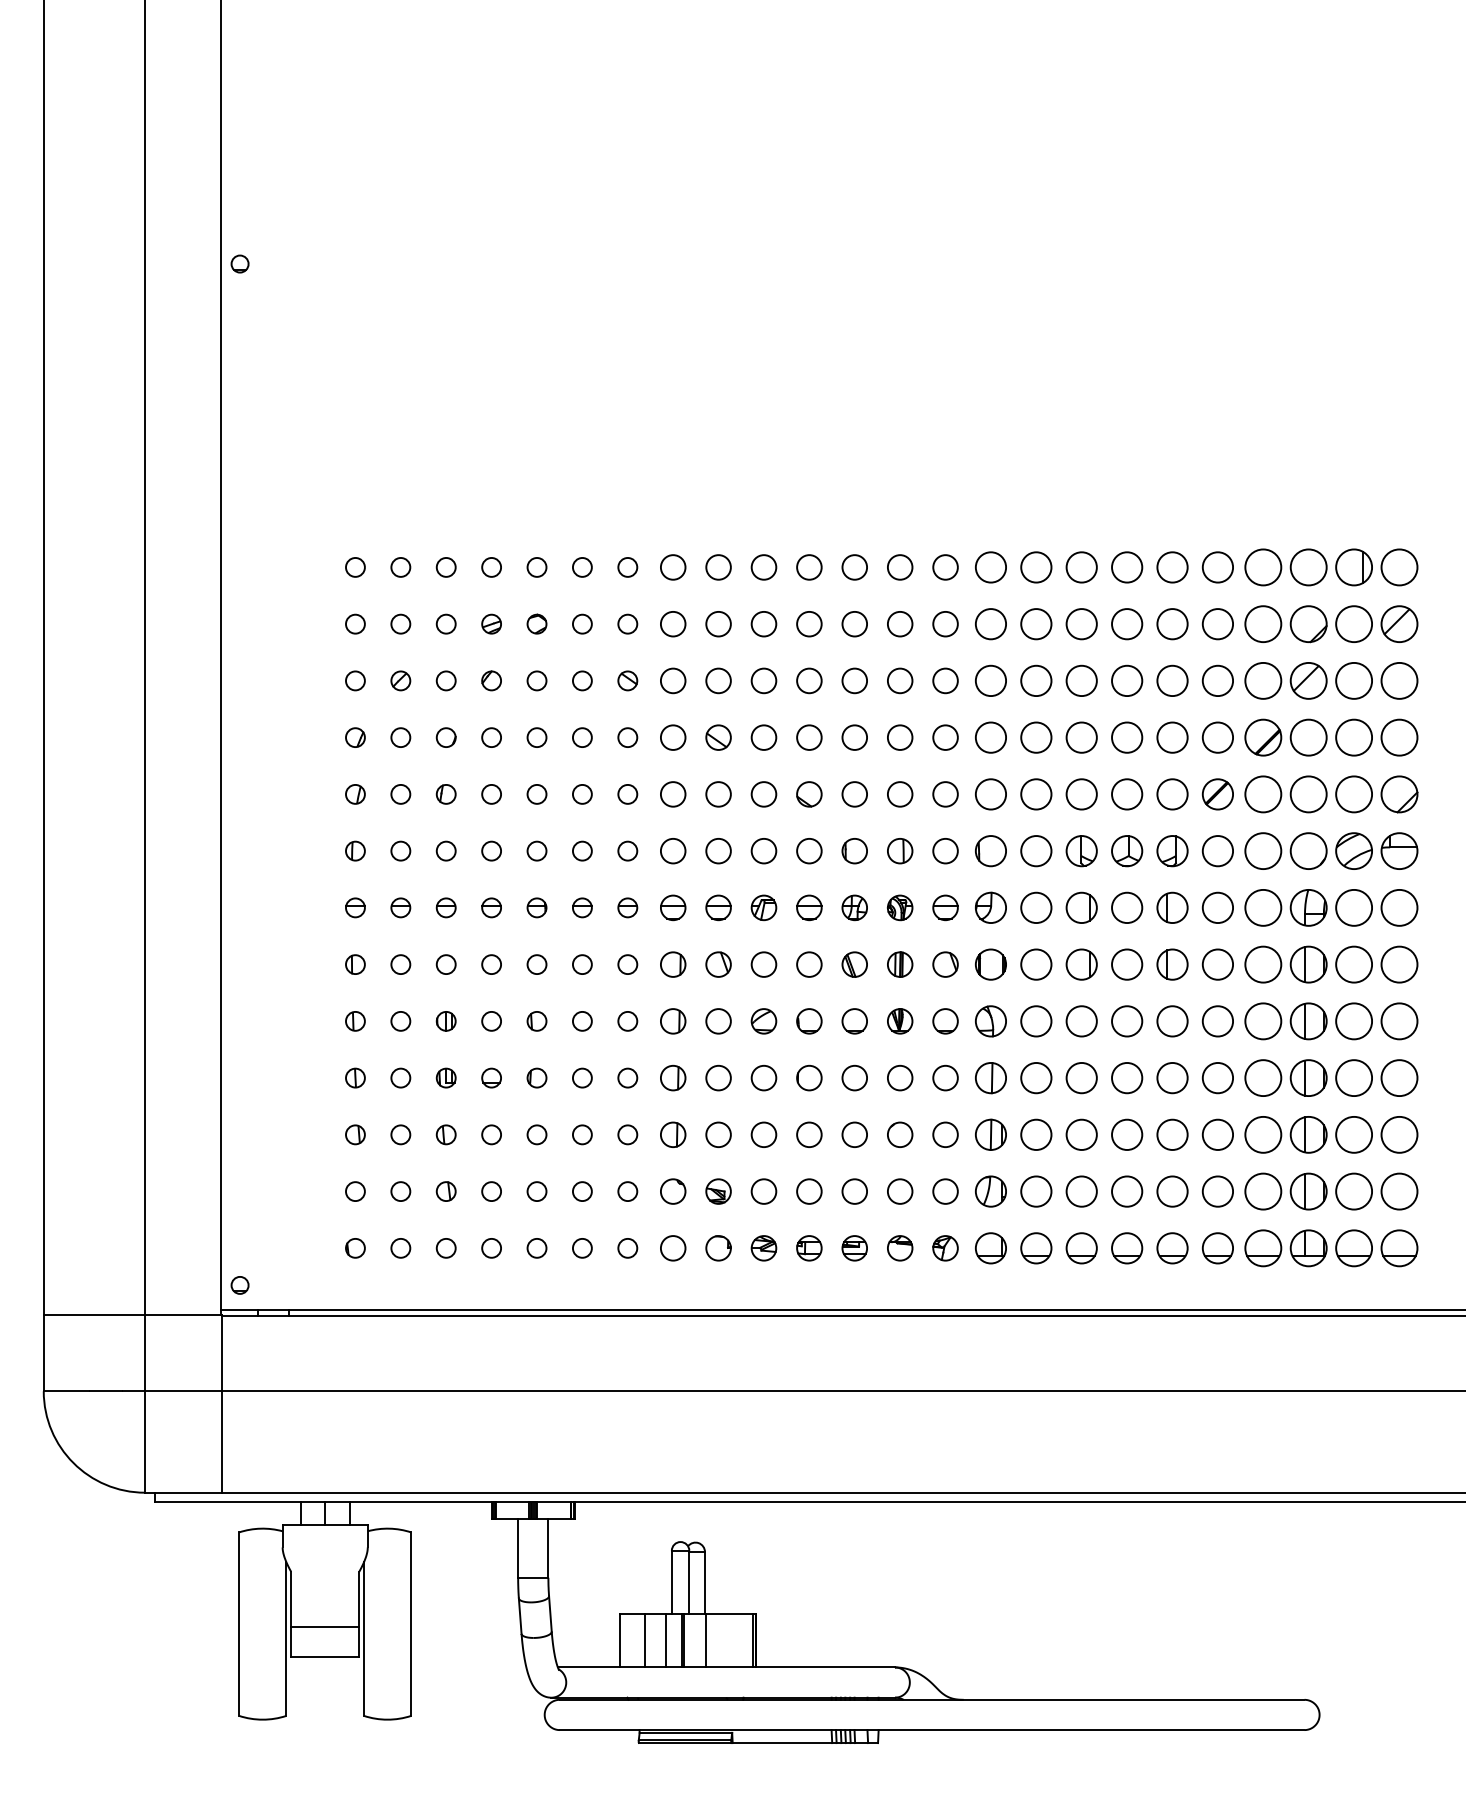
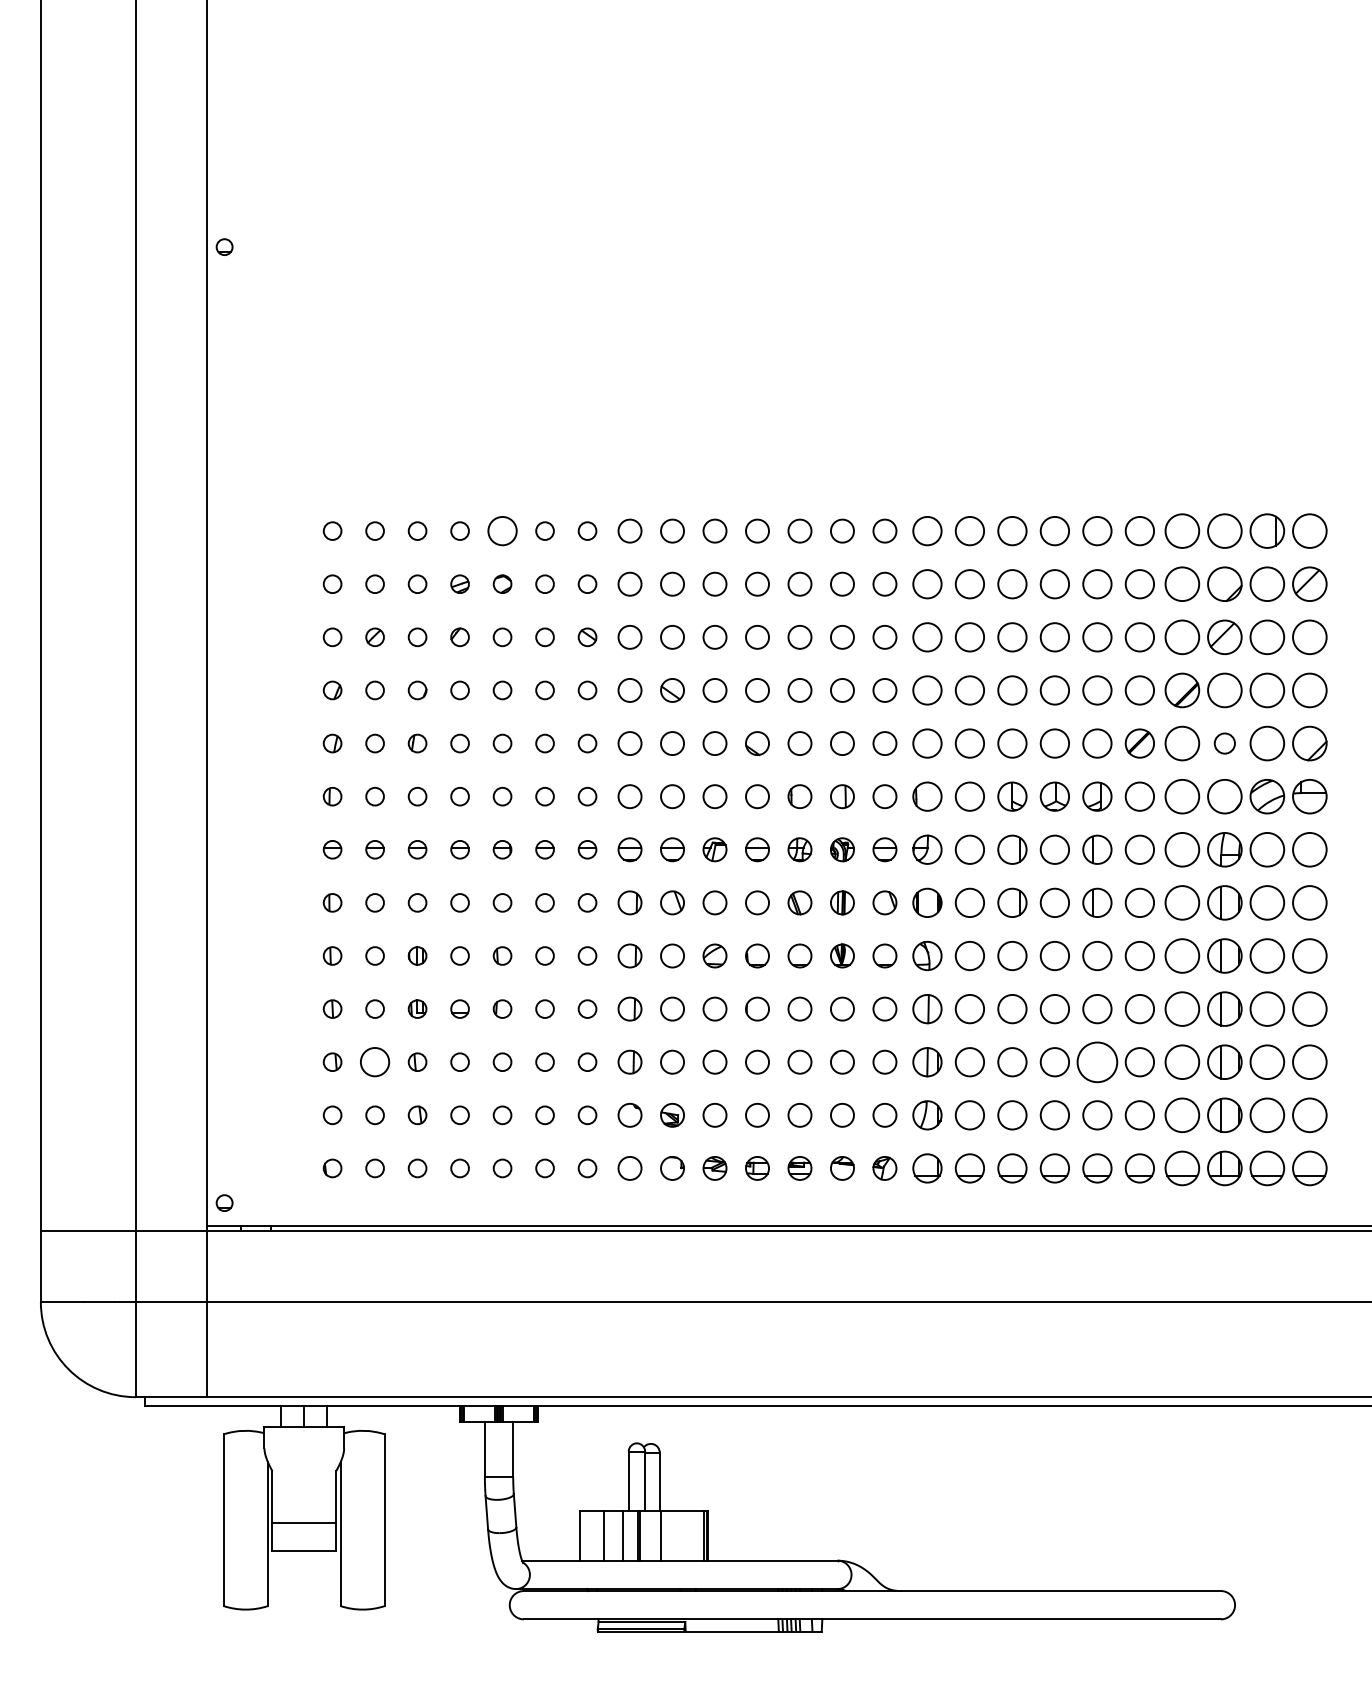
circle: (536, 566) -> (502, 530), size x1.6
circle: (1308, 794) -> (1224, 743), size x0.6
circle: (400, 1134) -> (374, 1061), size x1.6
circle: (1172, 1134) -> (1097, 1061), size x1.4

